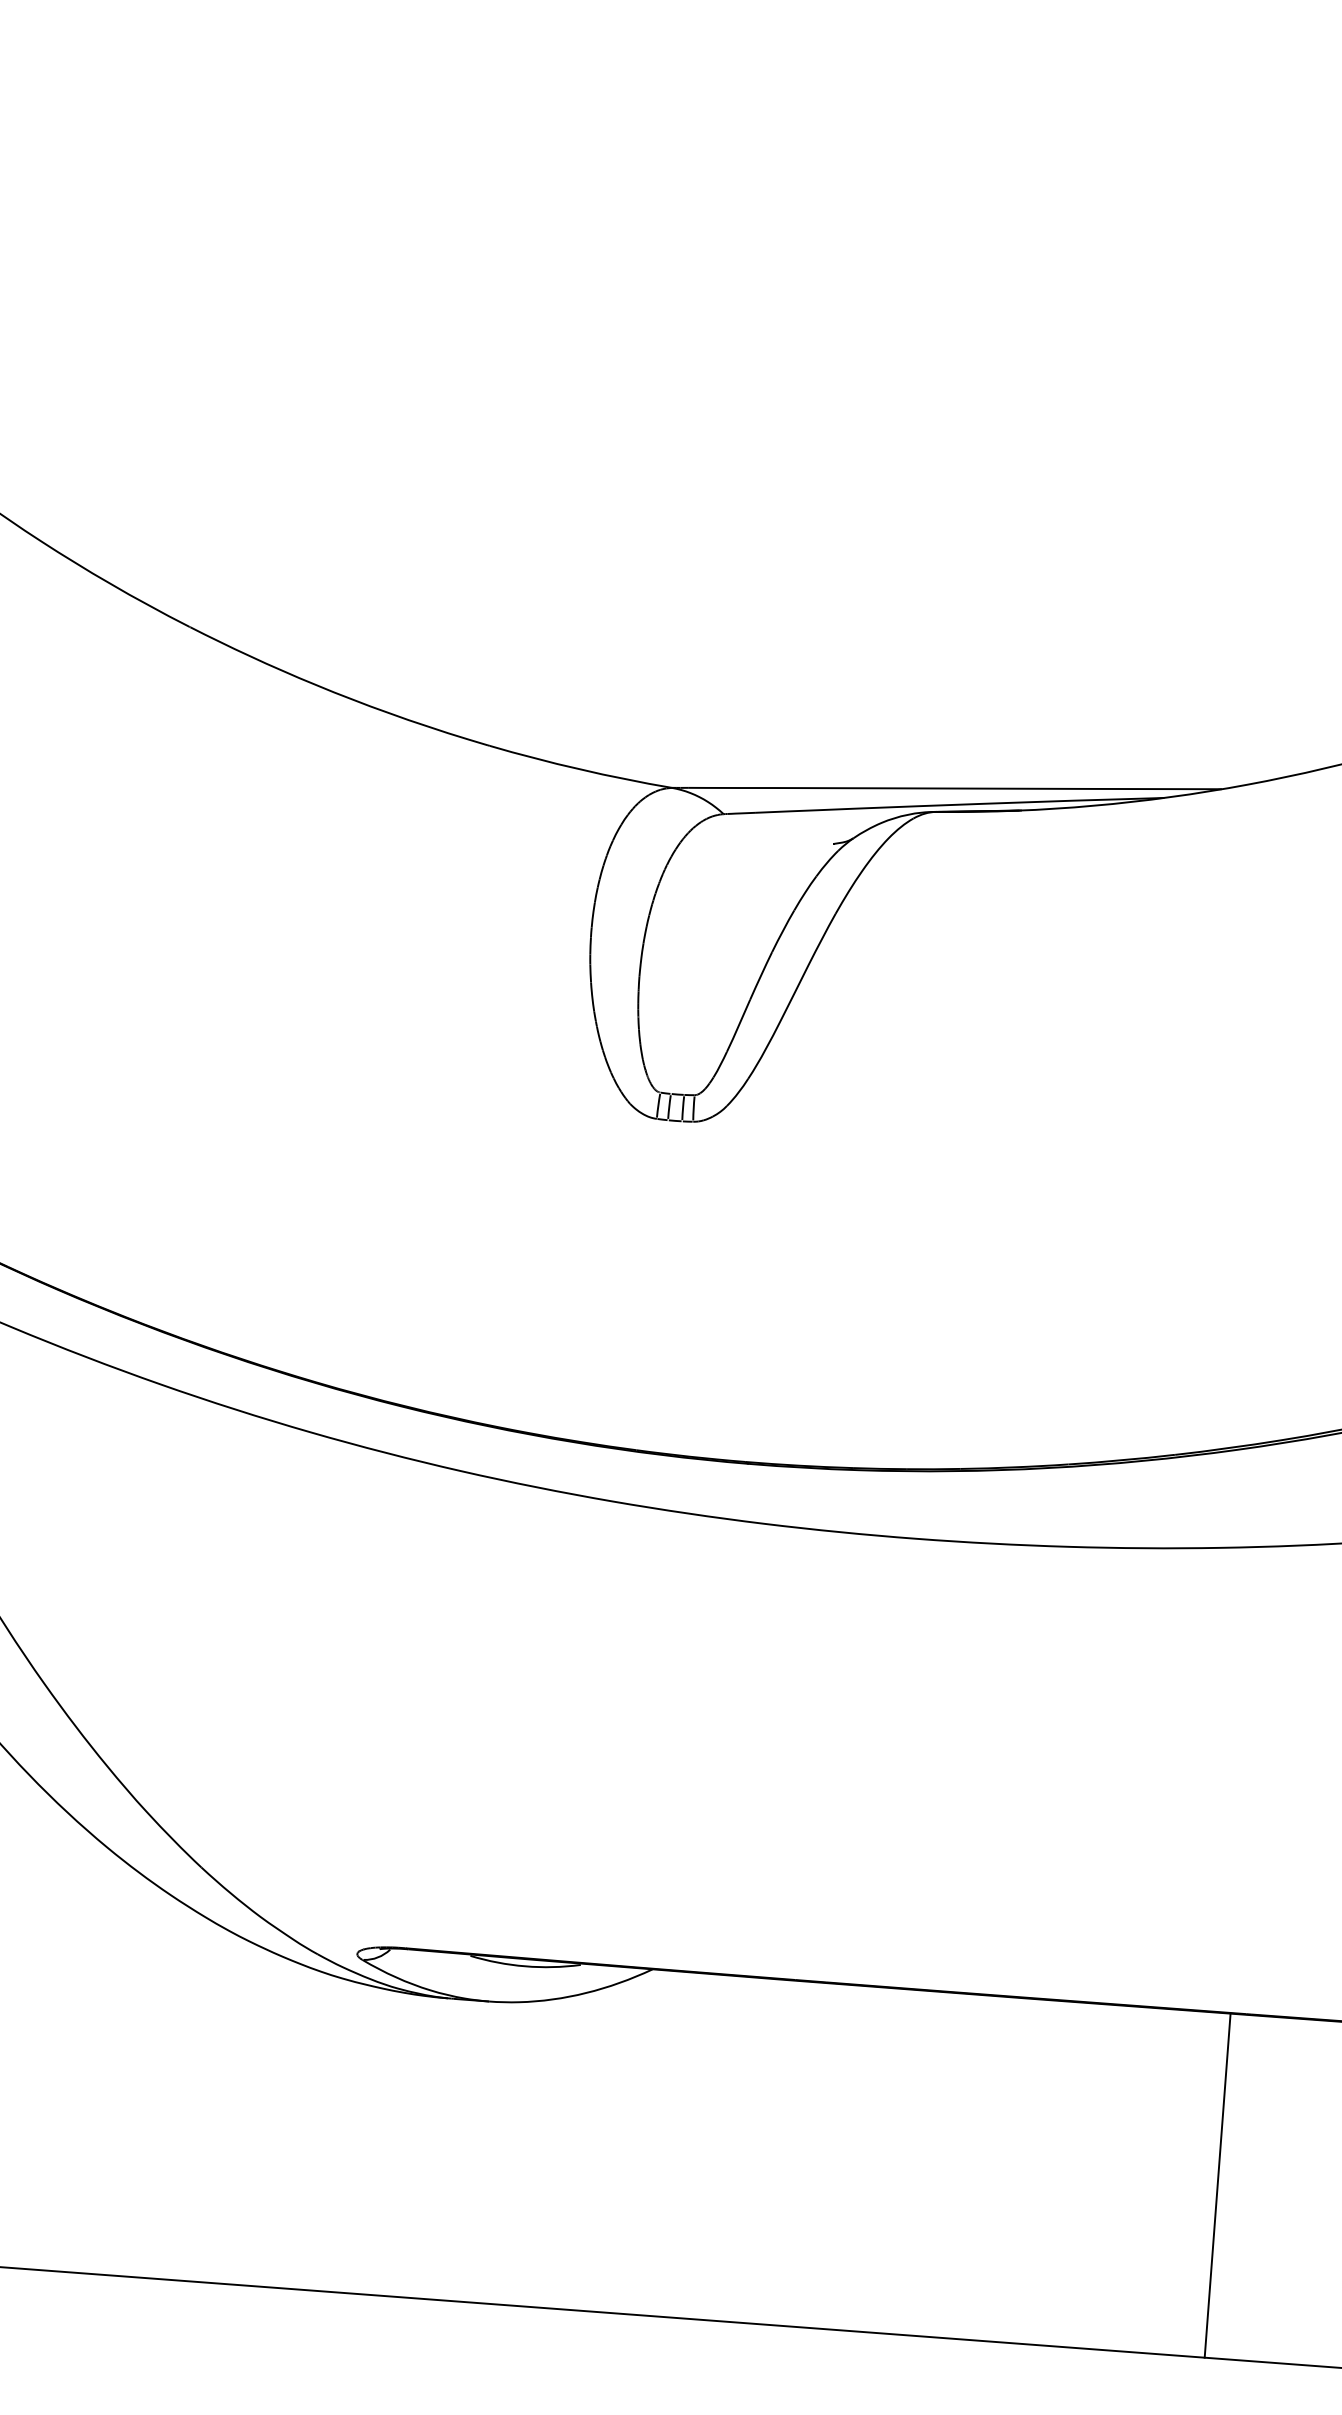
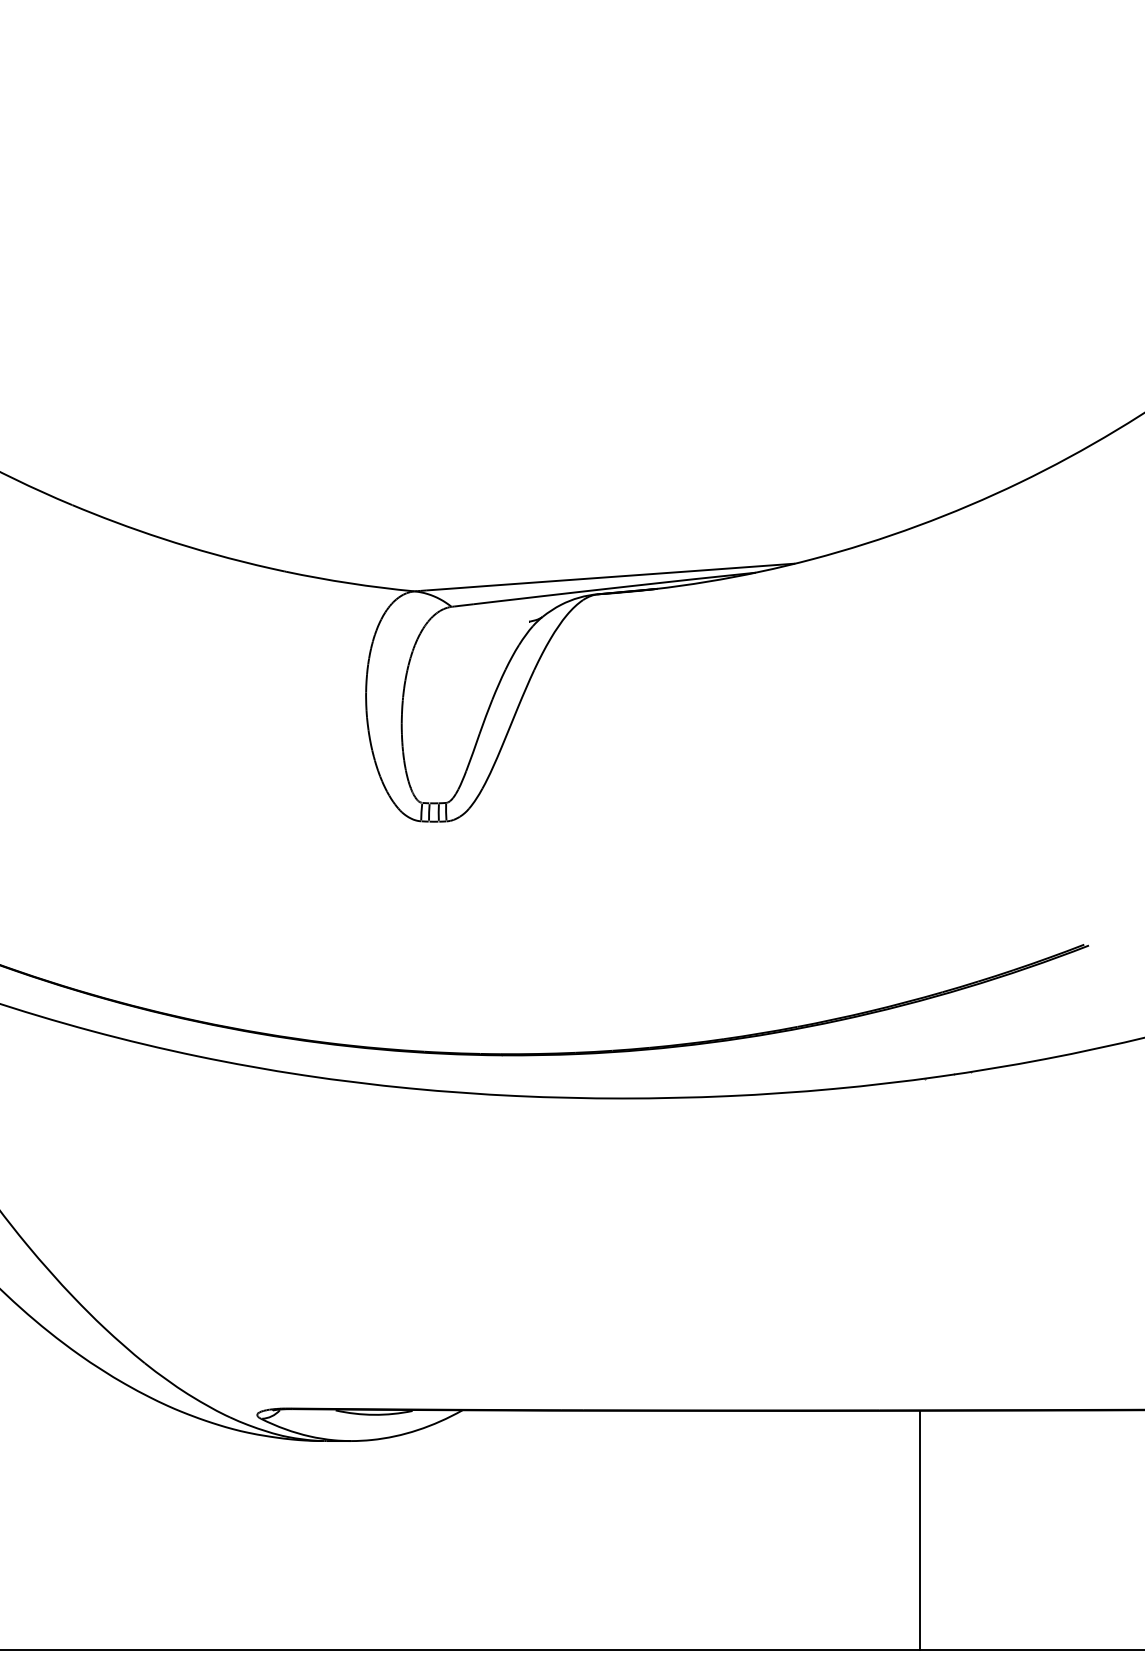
line: (1217, 2185) -> (919, 1530), moved

